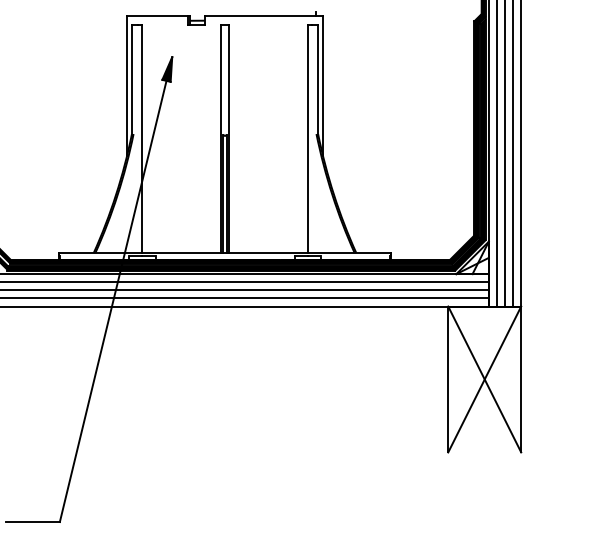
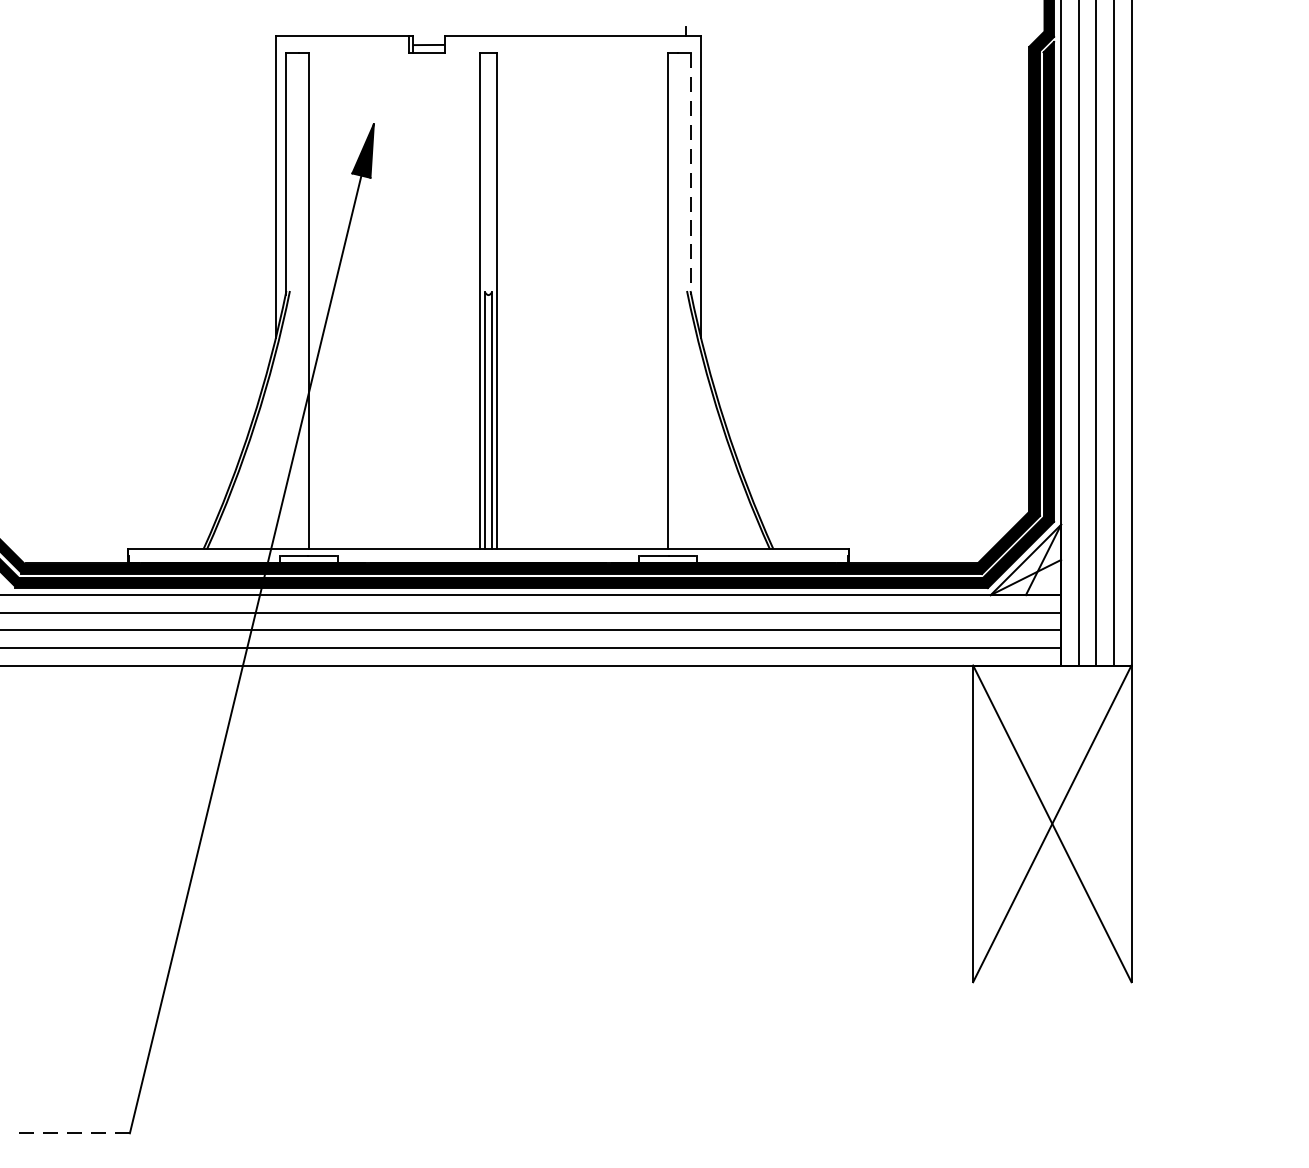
line: (318, 80) -> (691, 174), solid -> dashed
line: (32, 522) -> (70, 1134), solid -> dashed

